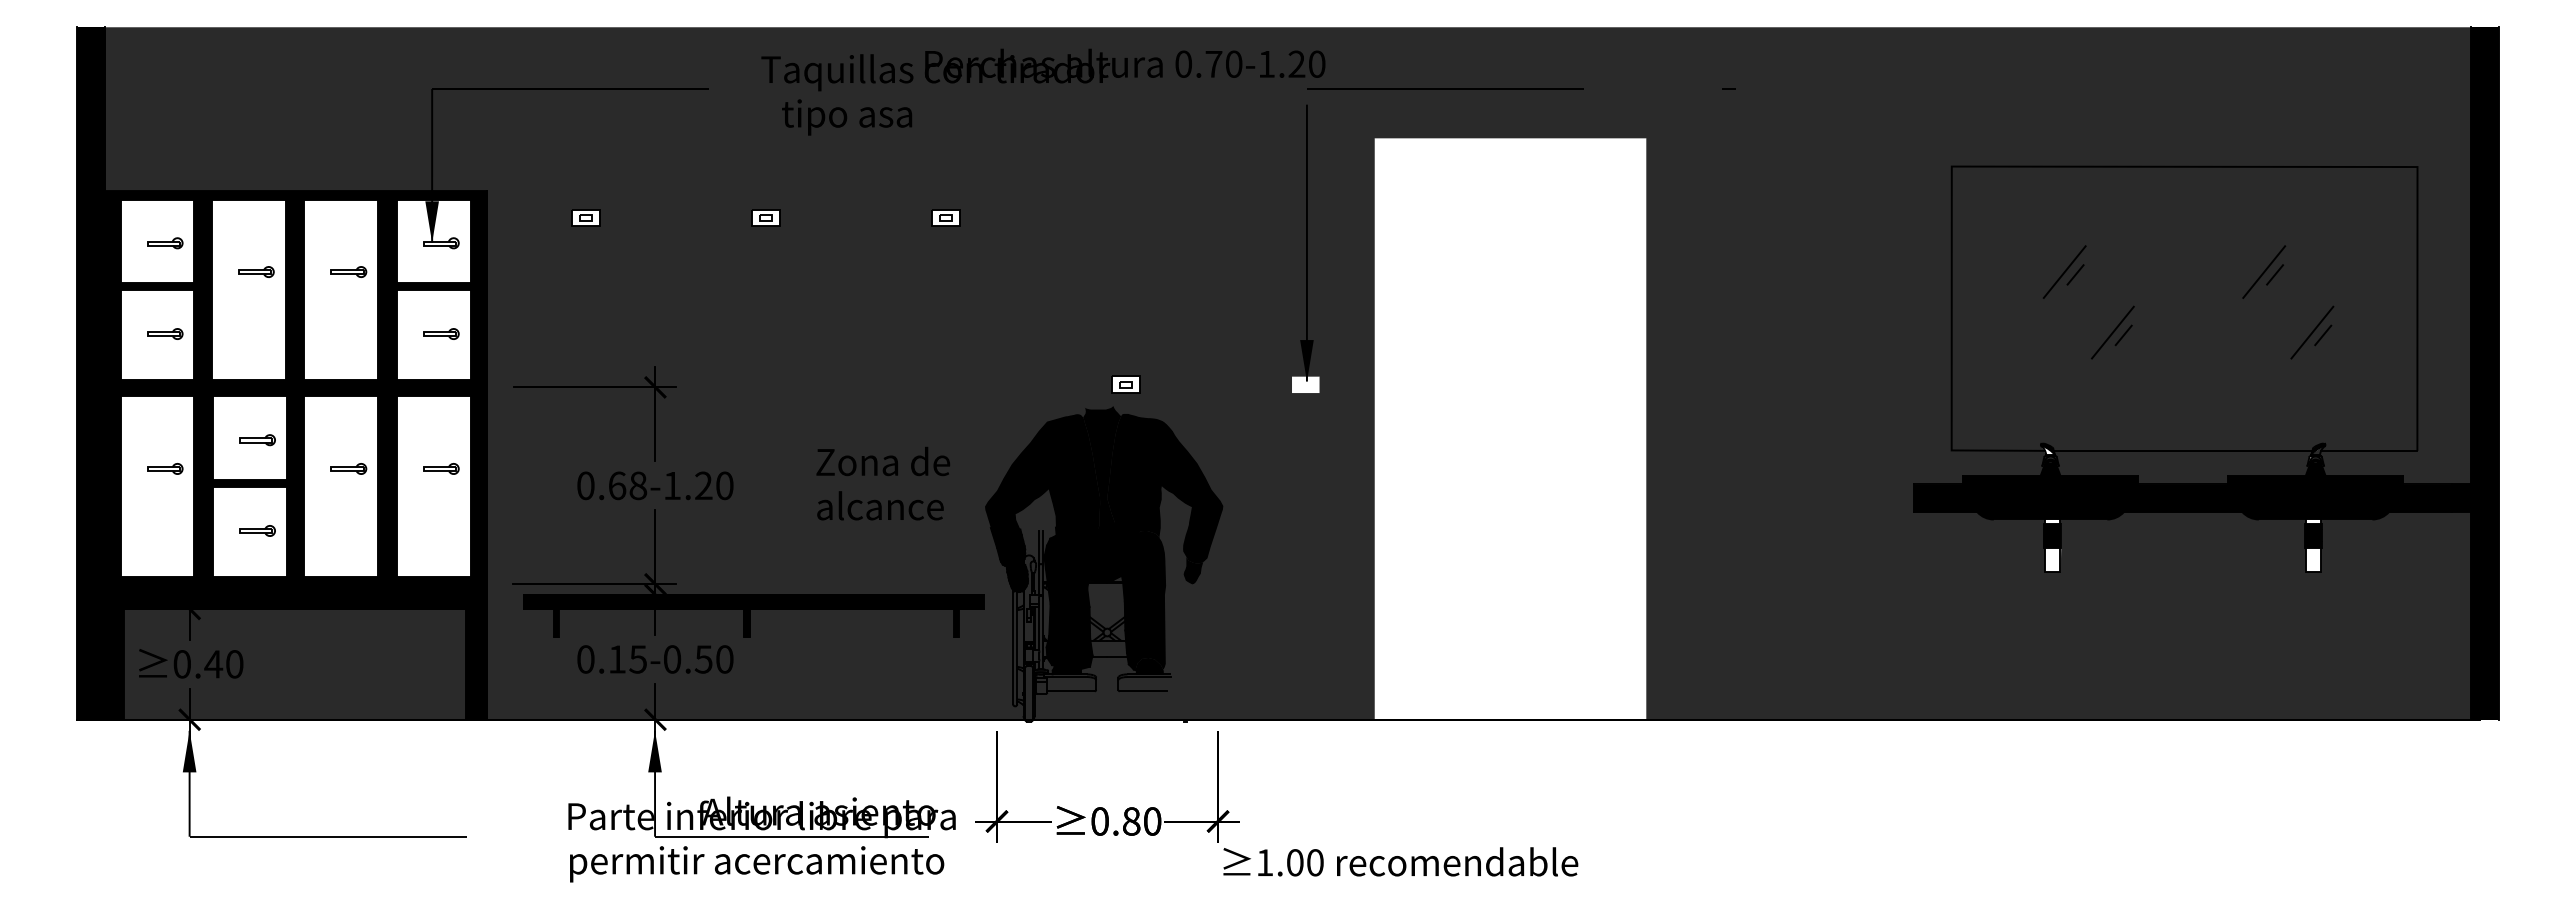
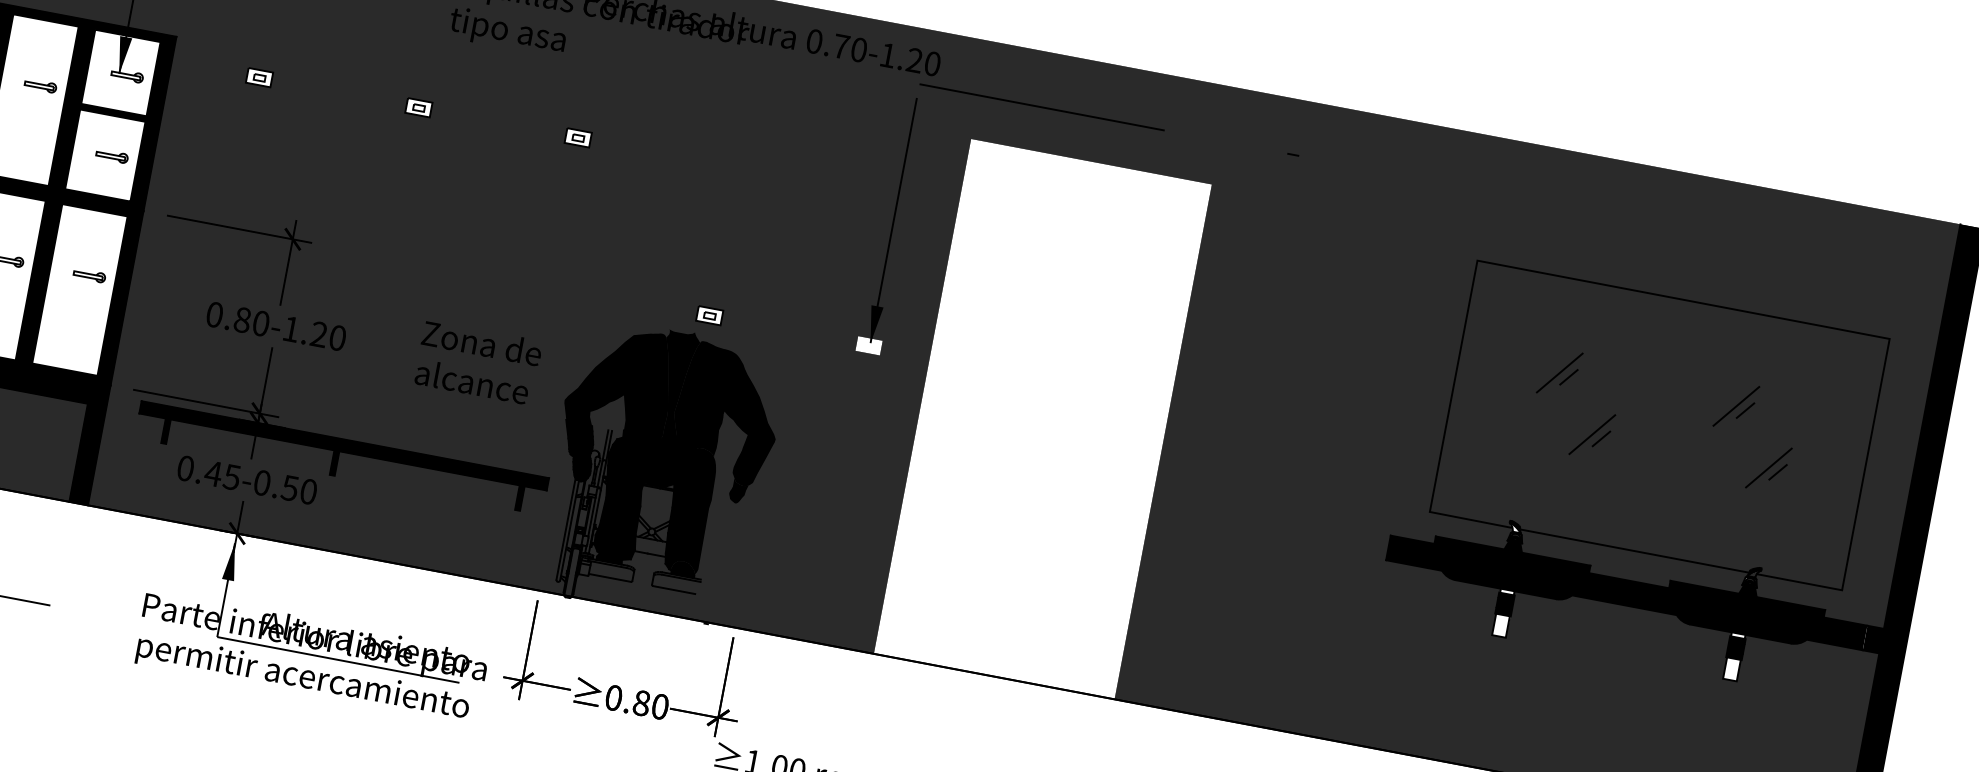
text: (627, 485) -> (251, 321), 0.68-1.20 -> 0.80-1.20
text: (617, 659) -> (213, 473), 0.15-0.50 -> 0.45-0.50

